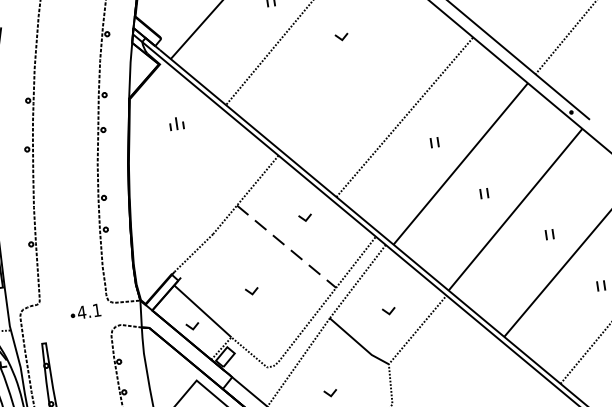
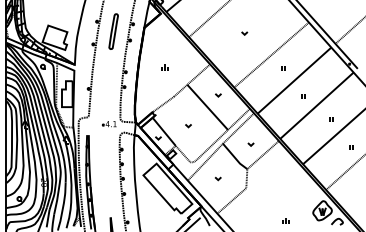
part: (341, 37) -> (244, 33), moved
part: (65, 116) -> (113, 31), added
part: (176, 123) -> (164, 67), moved
line: (288, 246) -> (208, 107), dashed -> solid

